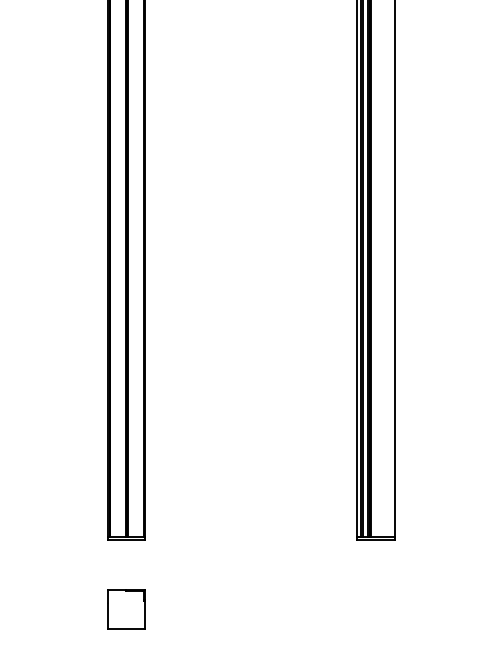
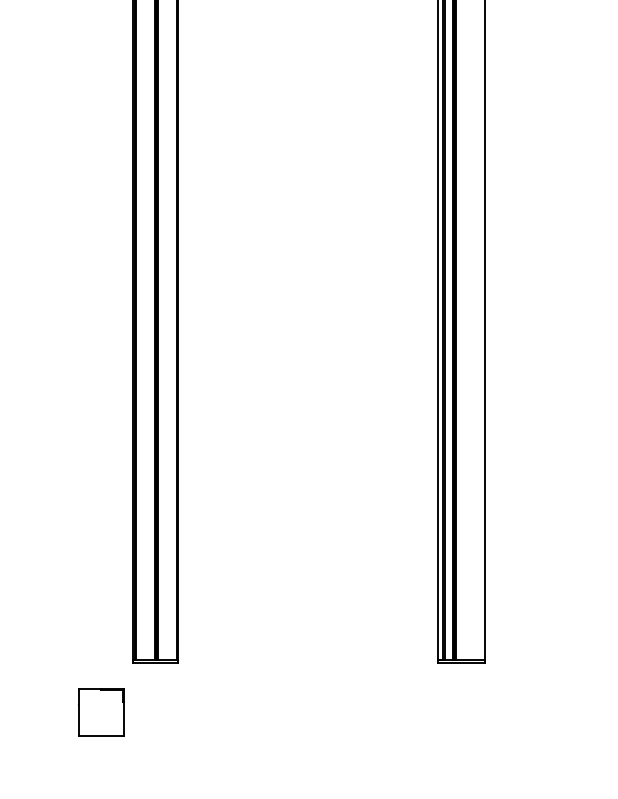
part: (126, 609) -> (101, 712), moved

